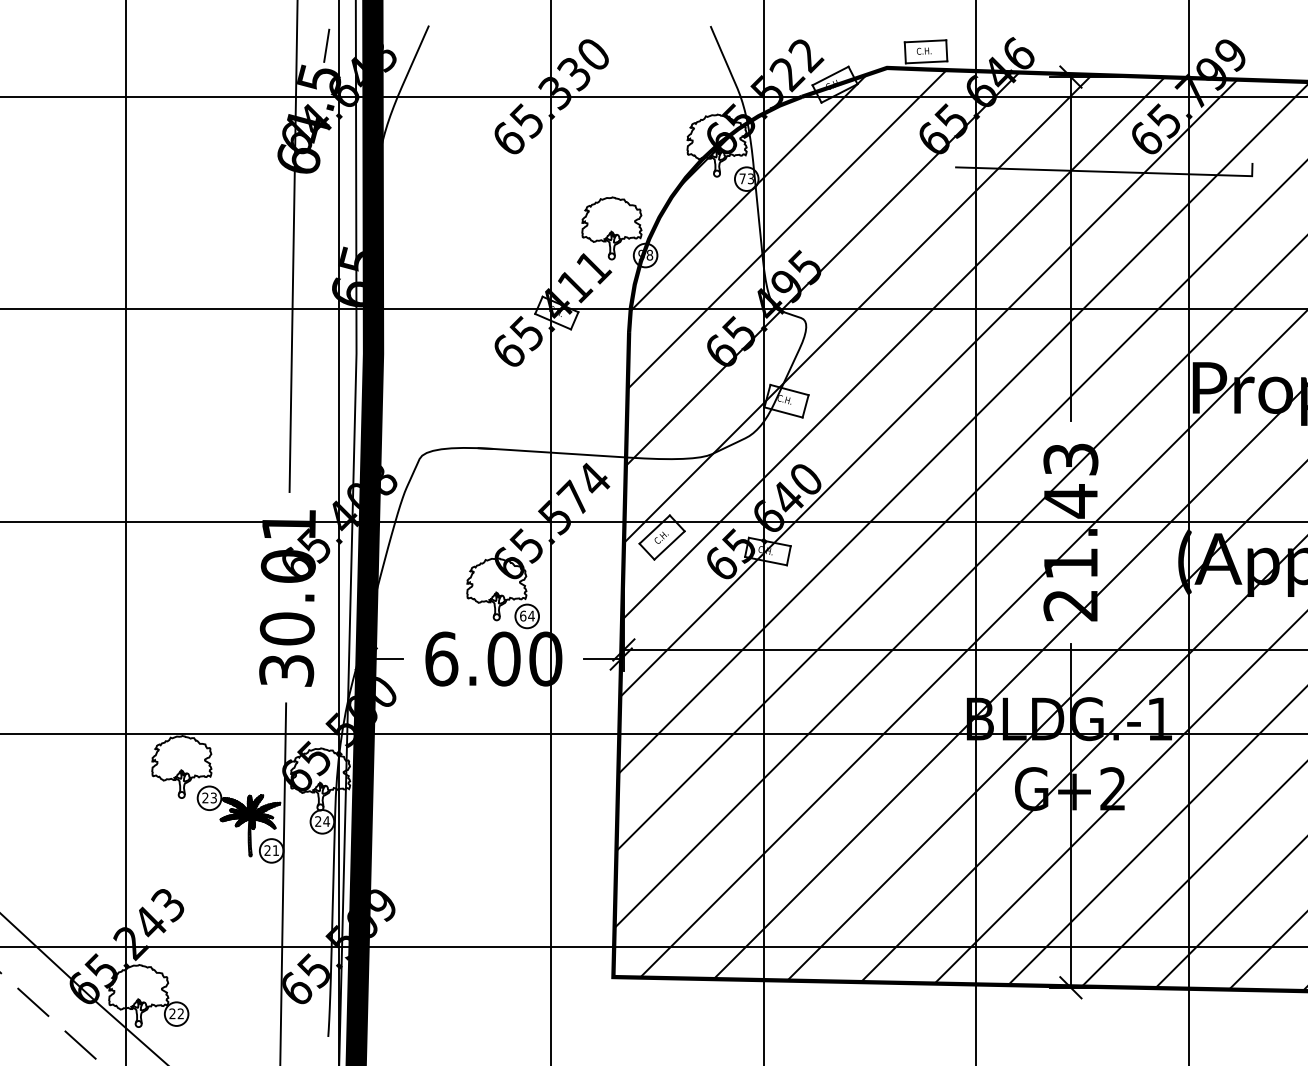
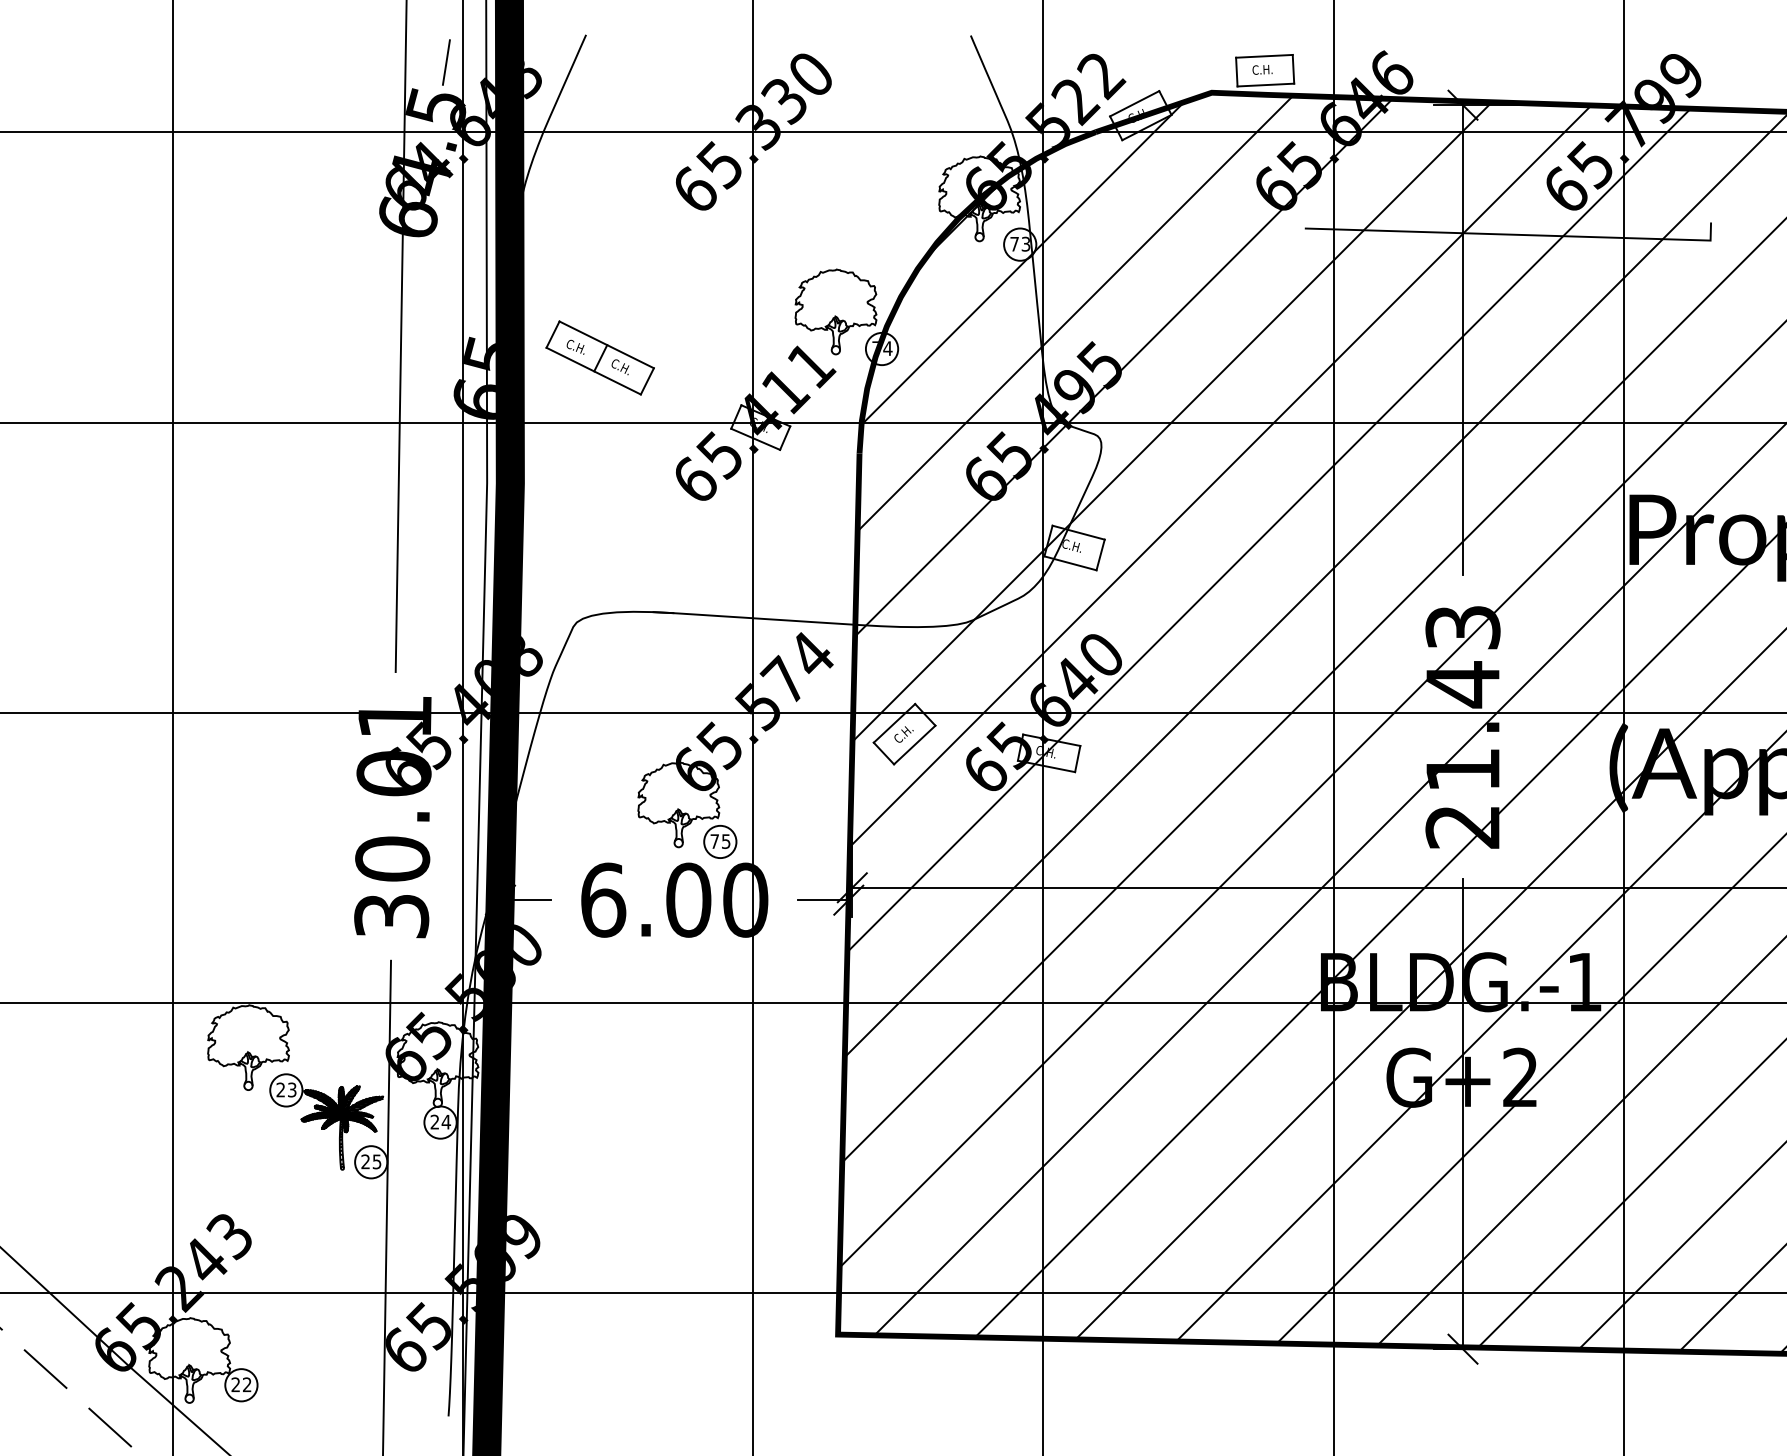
text: (645, 254) -> (881, 347), 98 -> 74
part: (439, 261) -> (600, 357), added
text: (527, 615) -> (720, 840), 64 -> 75
text: (275, 850) -> (376, 1161), 21 -> 25

